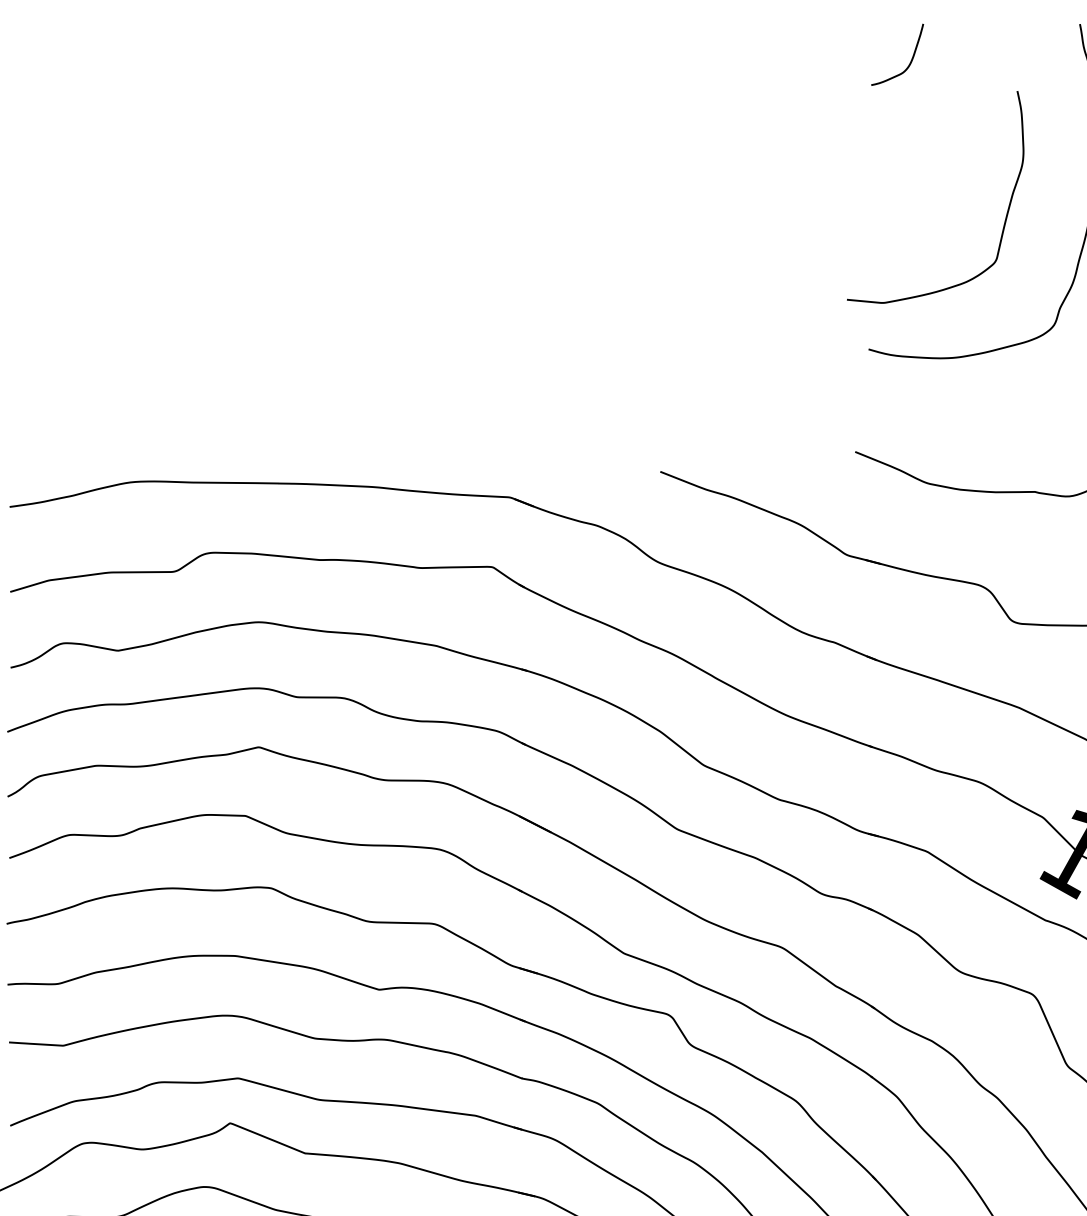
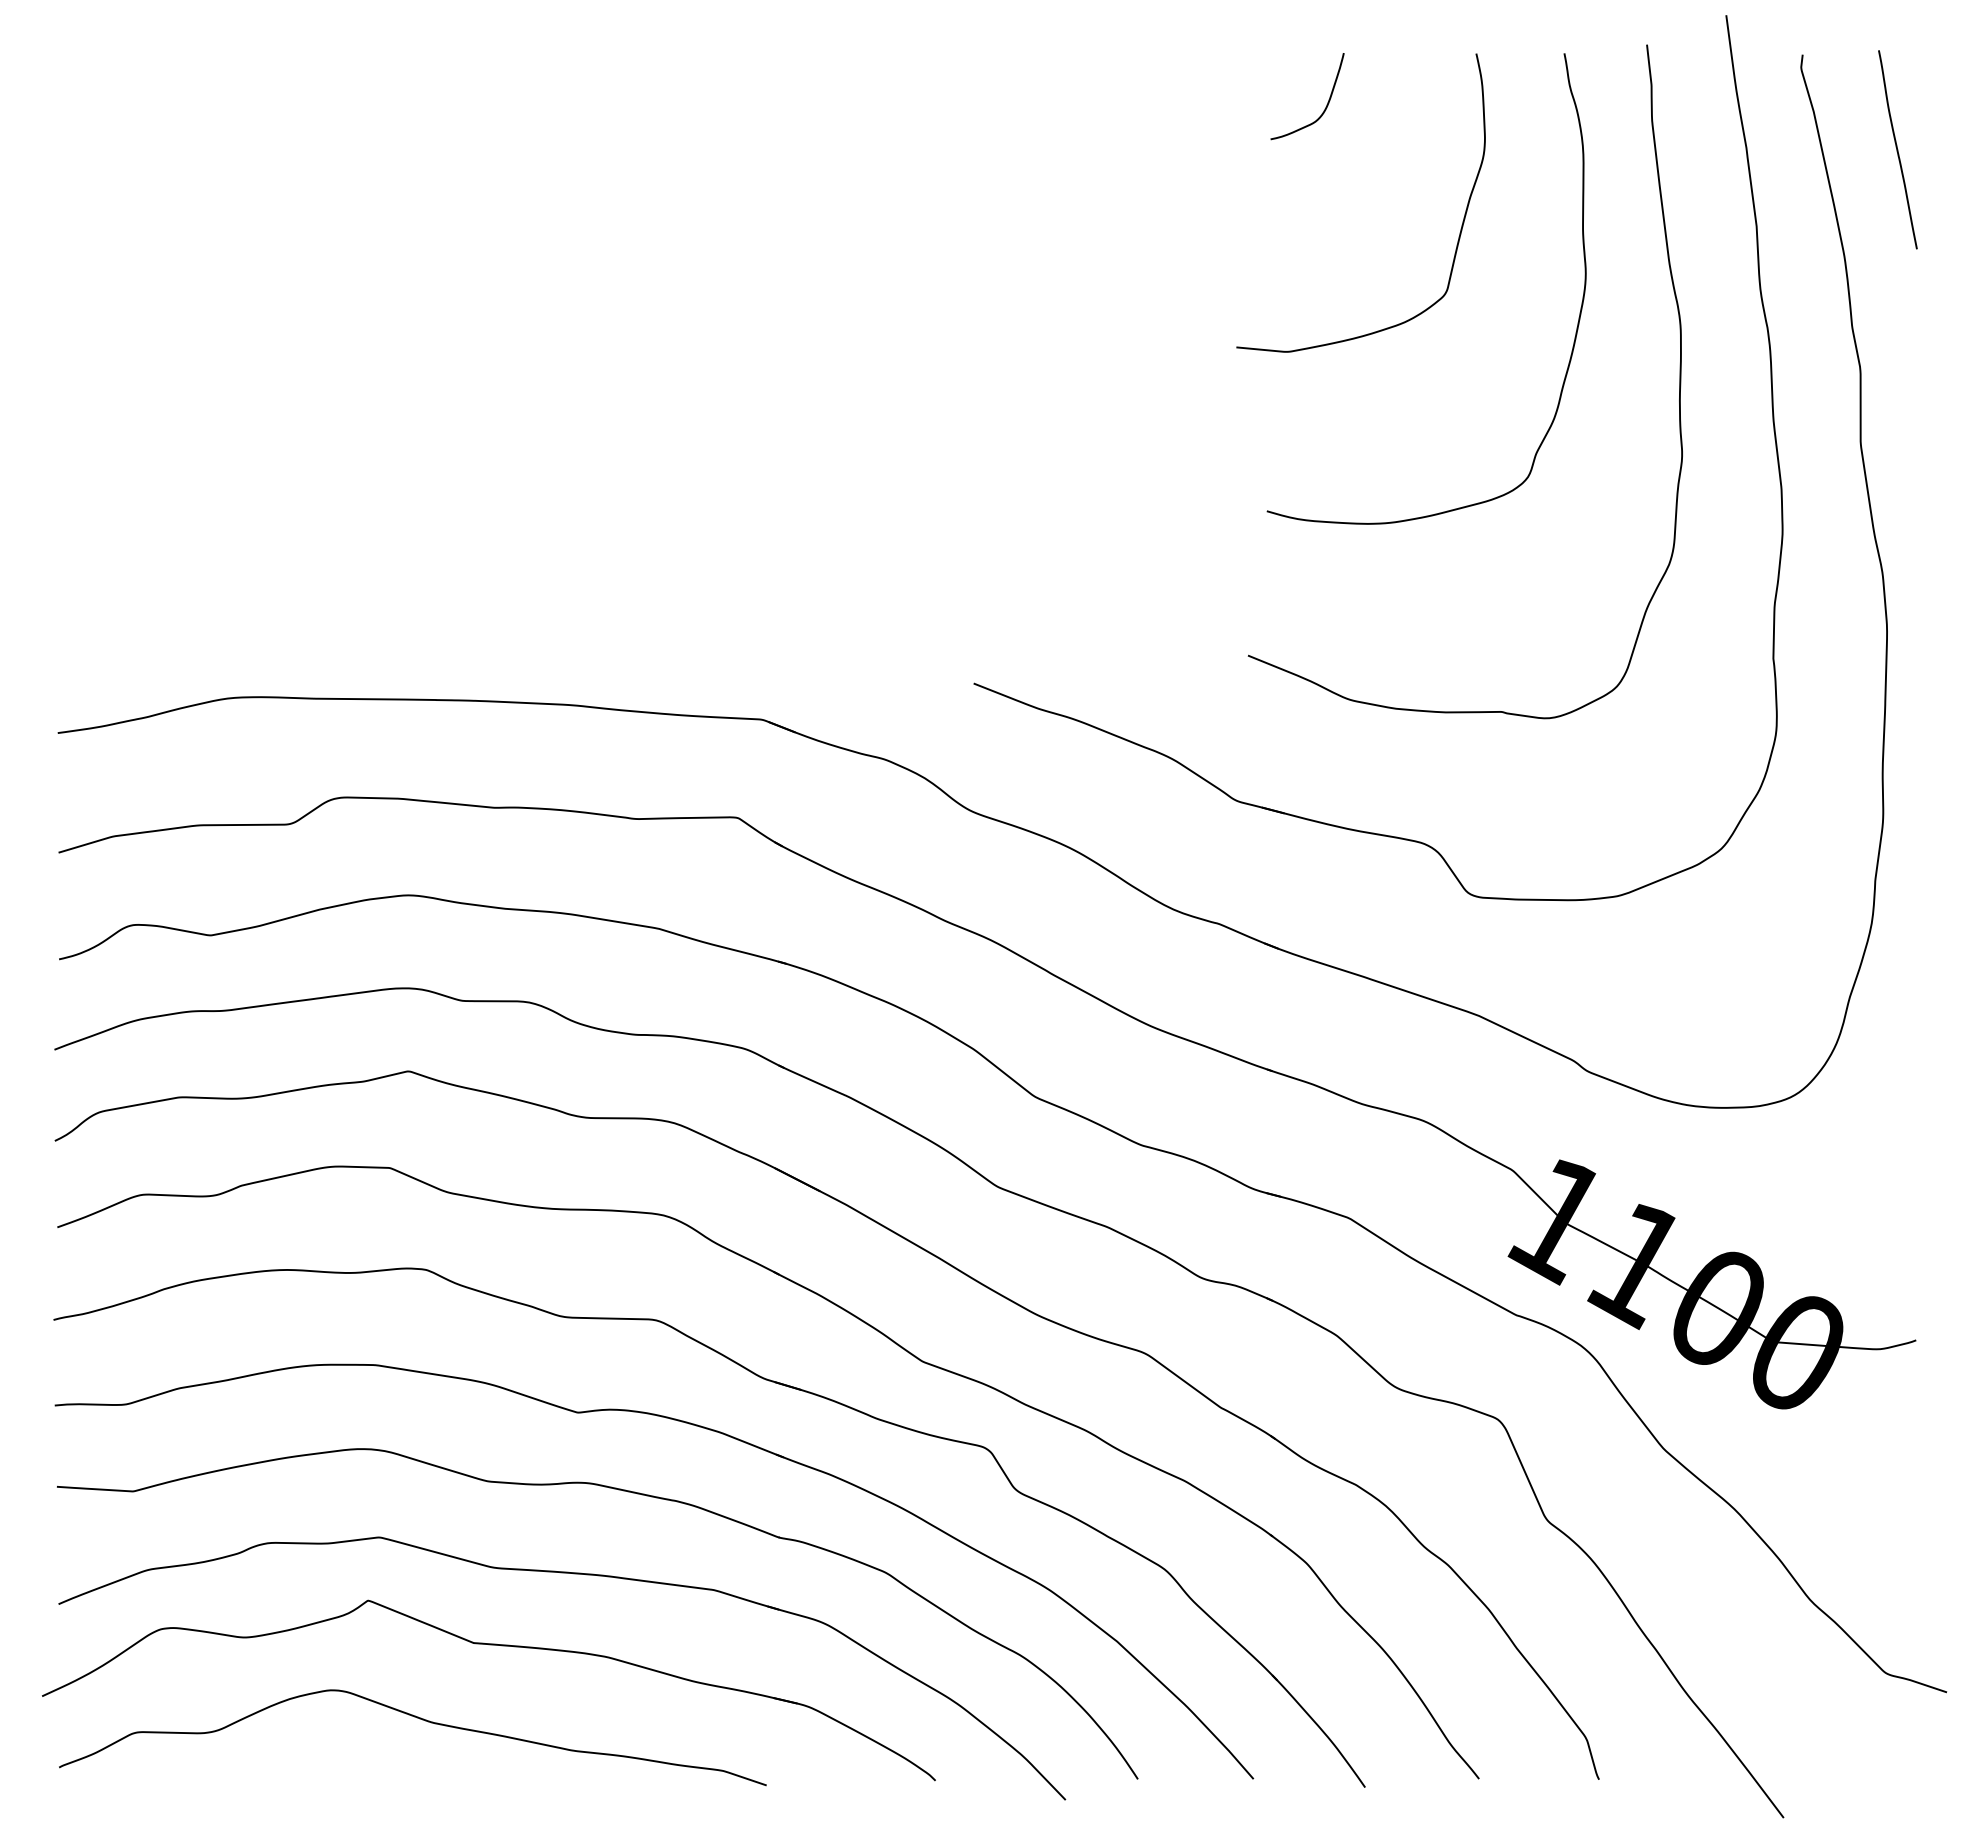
curve: (1006, 215) -> (1460, 228), moved

